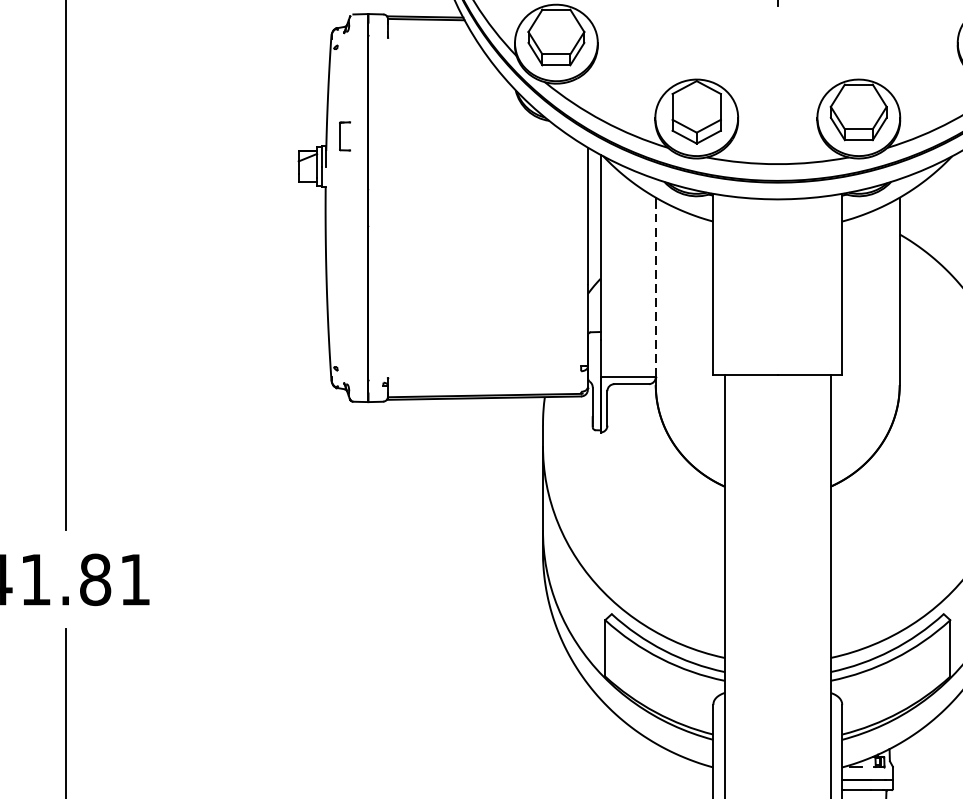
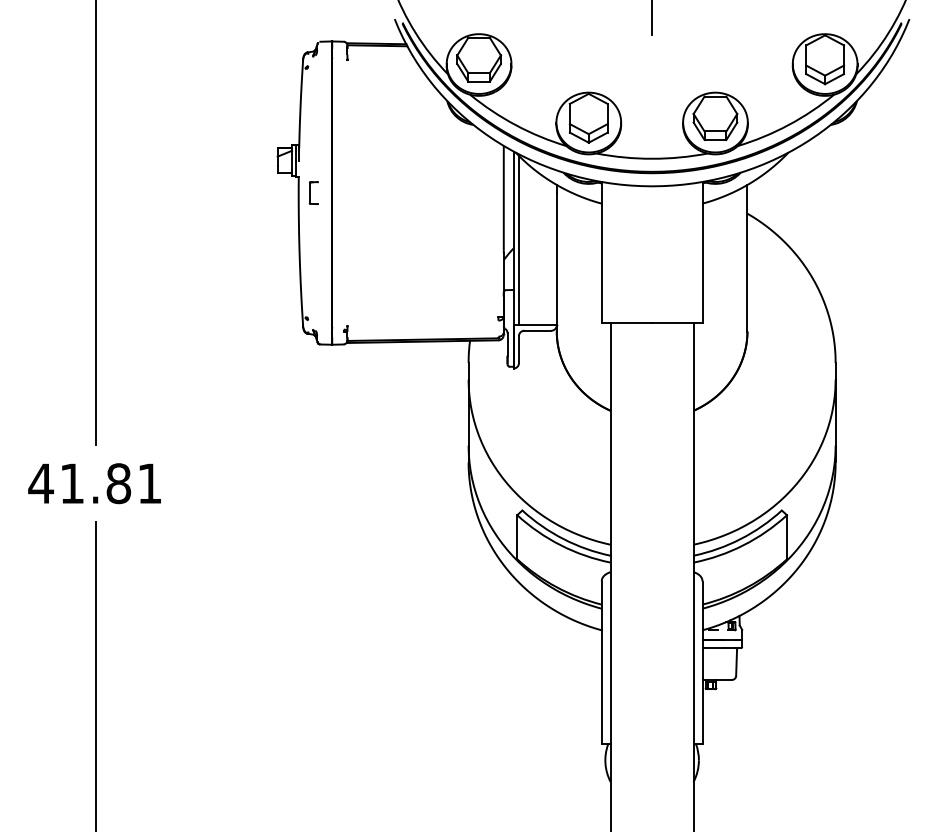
part: (344, 135) -> (313, 192), moved
line: (606, 268) -> (518, 240), added
line: (655, 291) -> (556, 258), dashed -> solid

